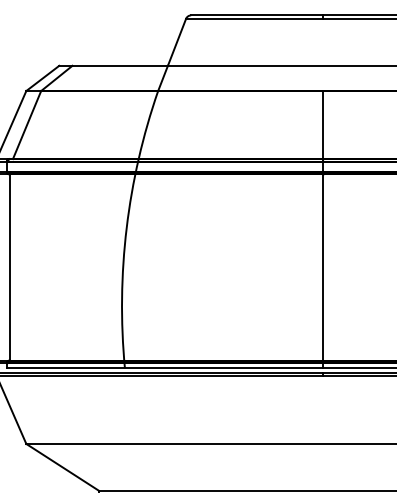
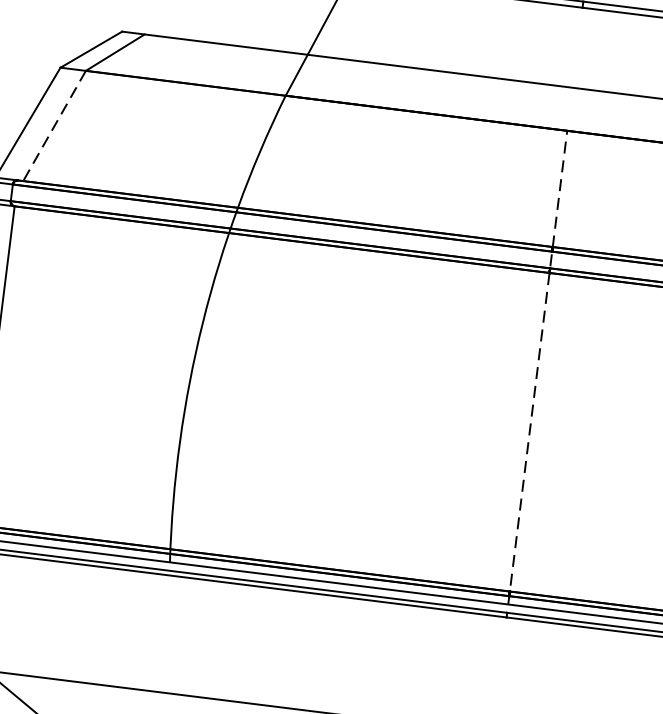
line: (27, 125) -> (55, 126), solid -> dashed
line: (322, 229) -> (536, 367), solid -> dashed

